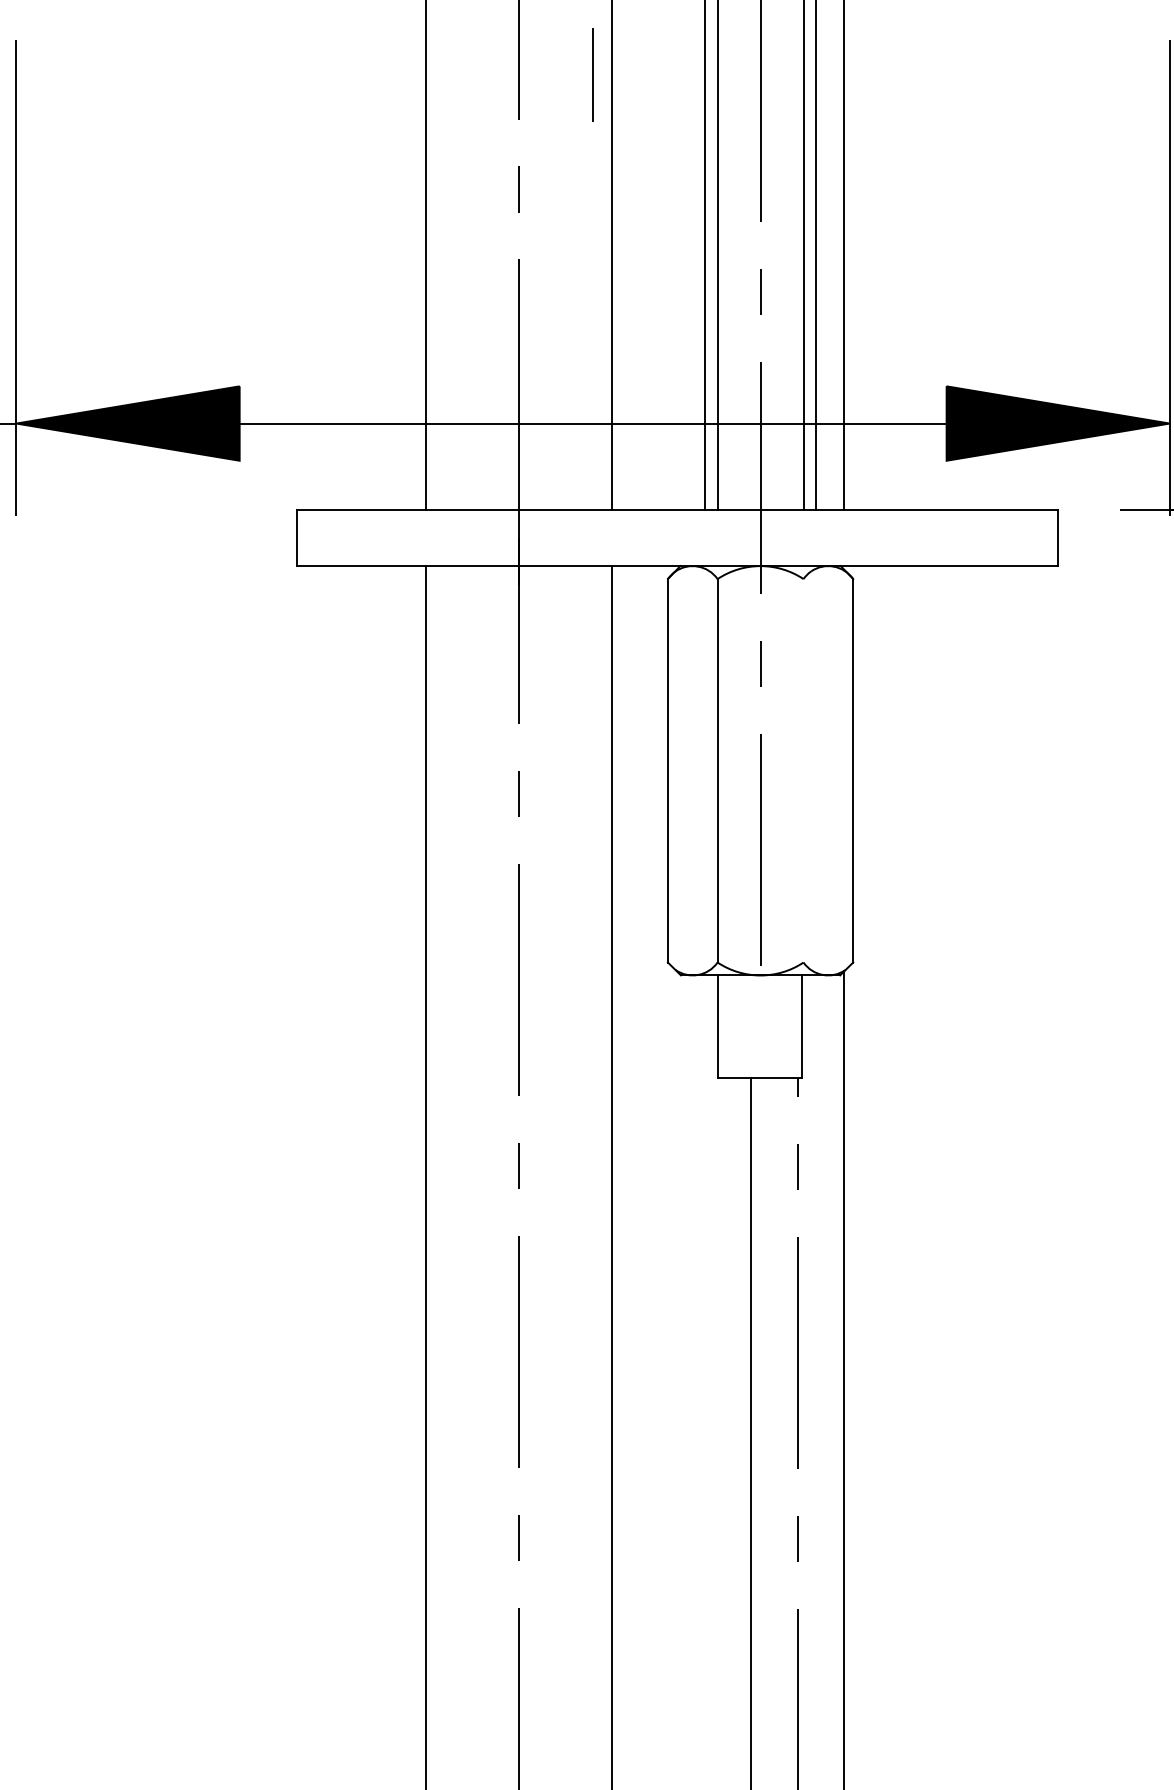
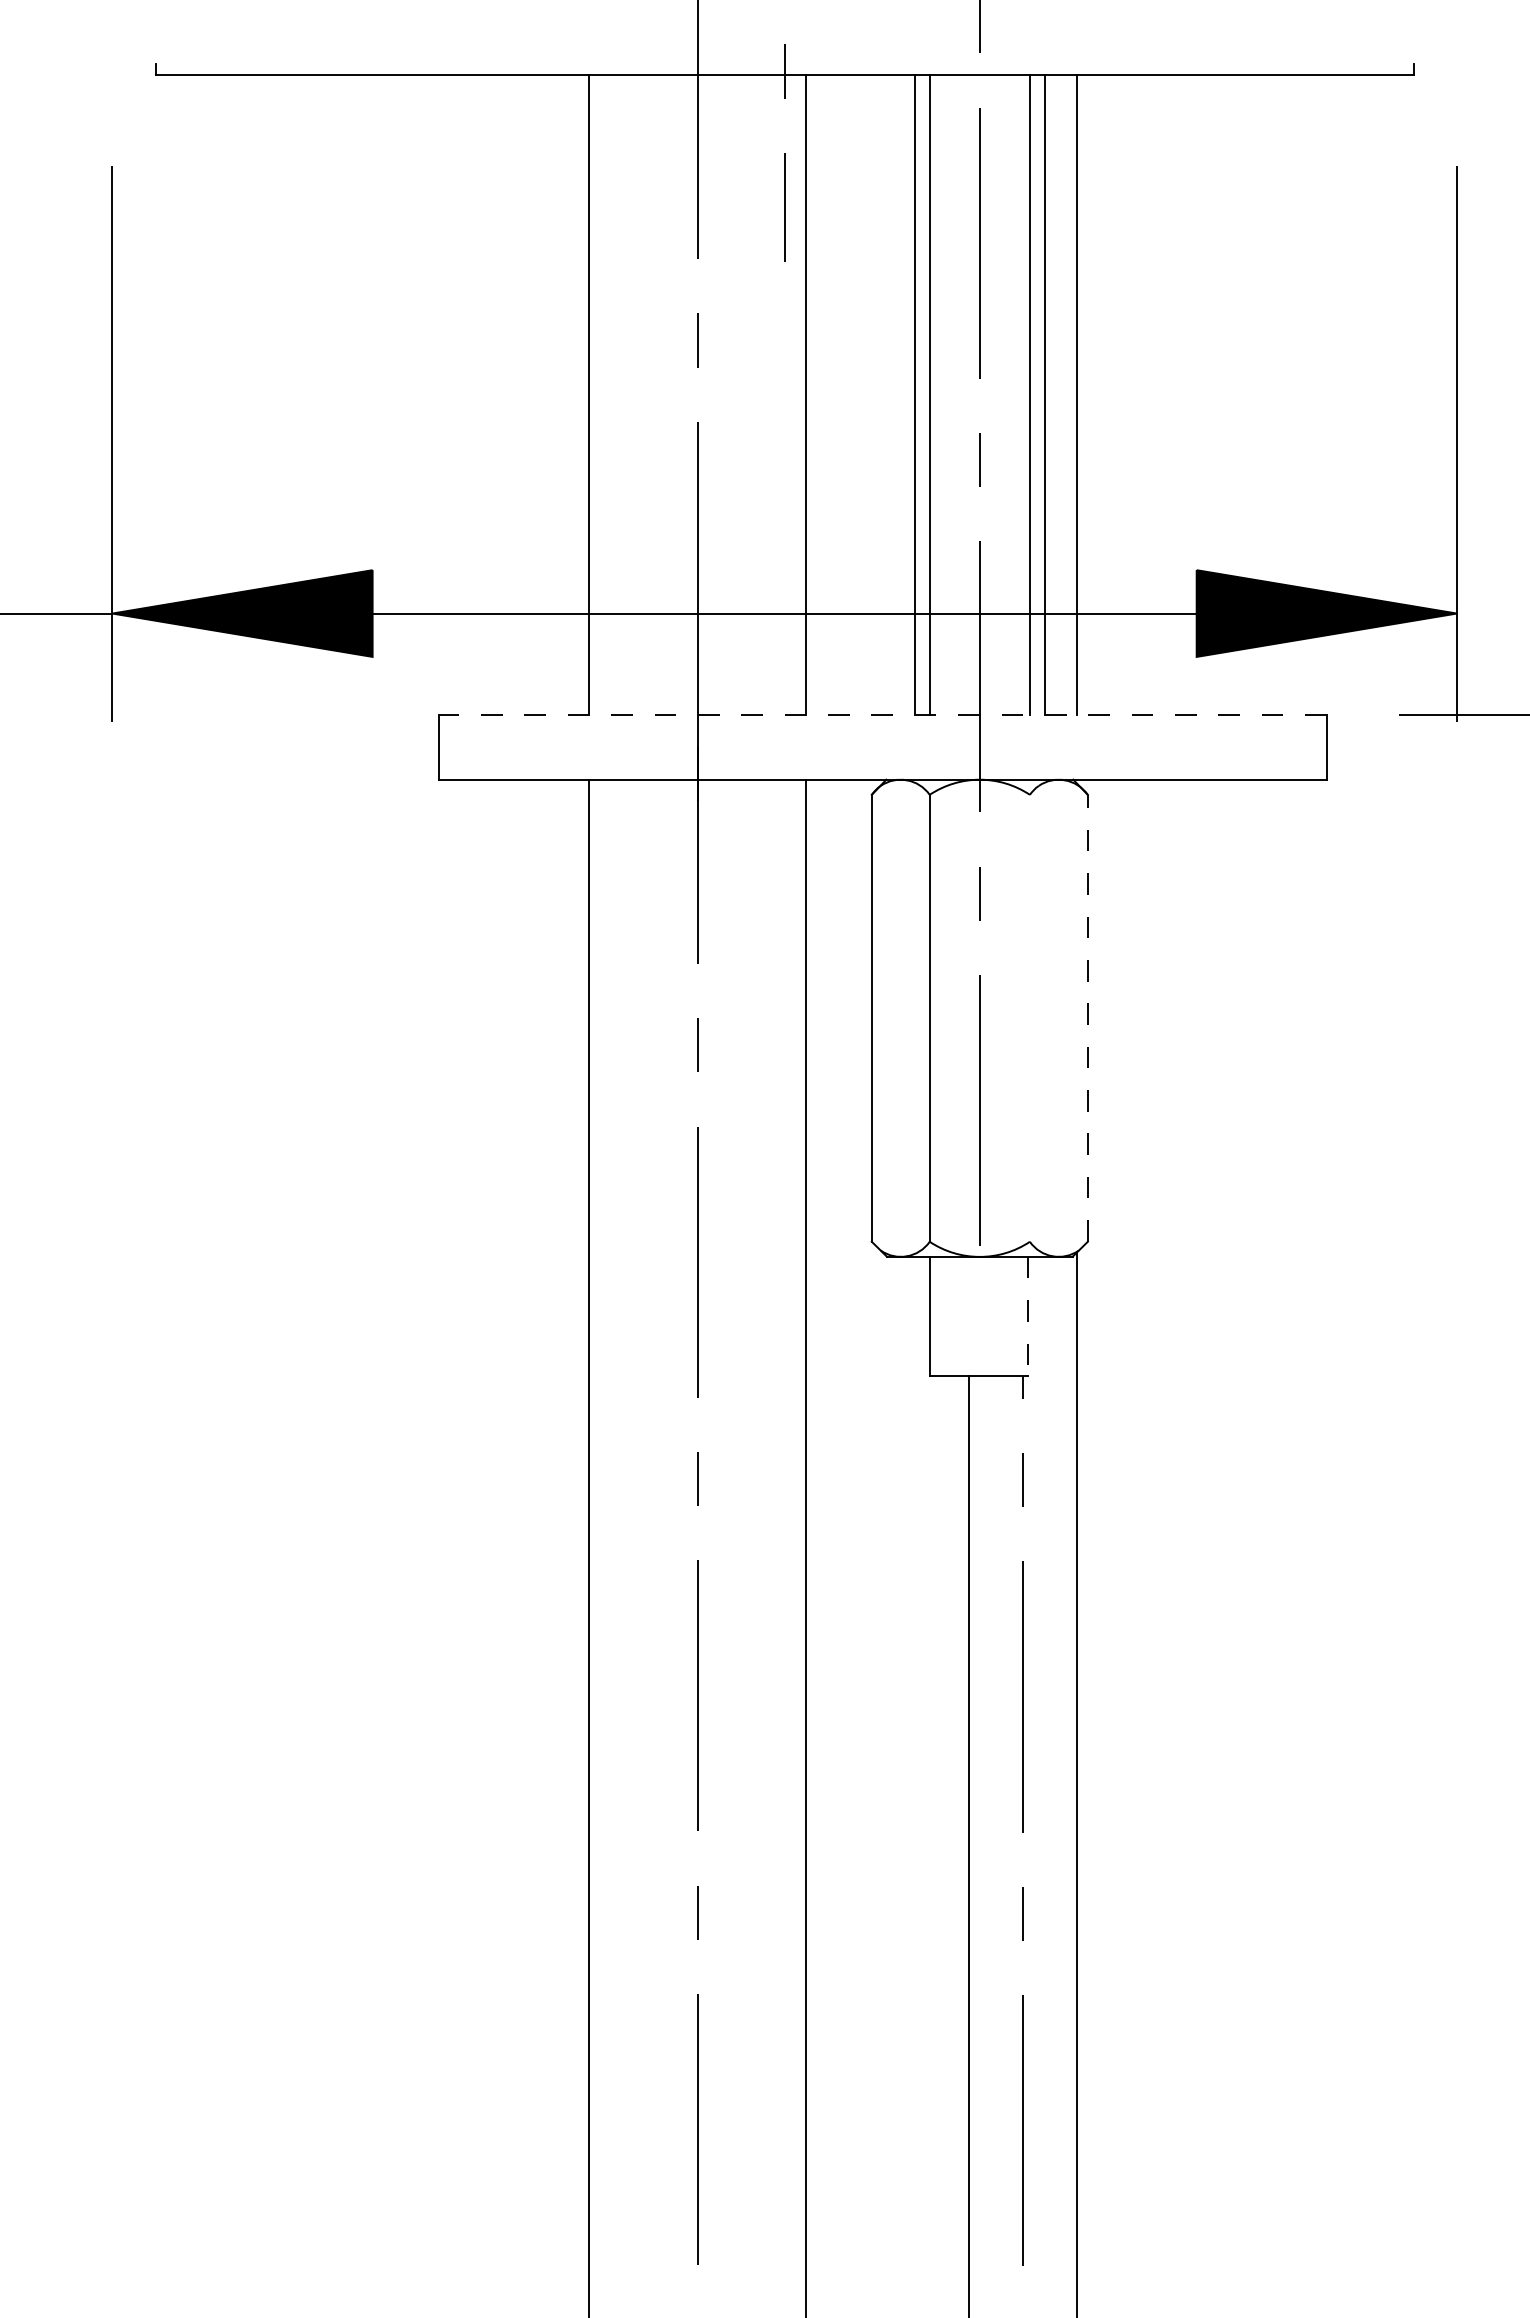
line: (677, 510) -> (882, 714), solid -> dashed
line: (852, 770) -> (1087, 1017), solid -> dashed
line: (802, 1026) -> (1028, 1316), solid -> dashed

